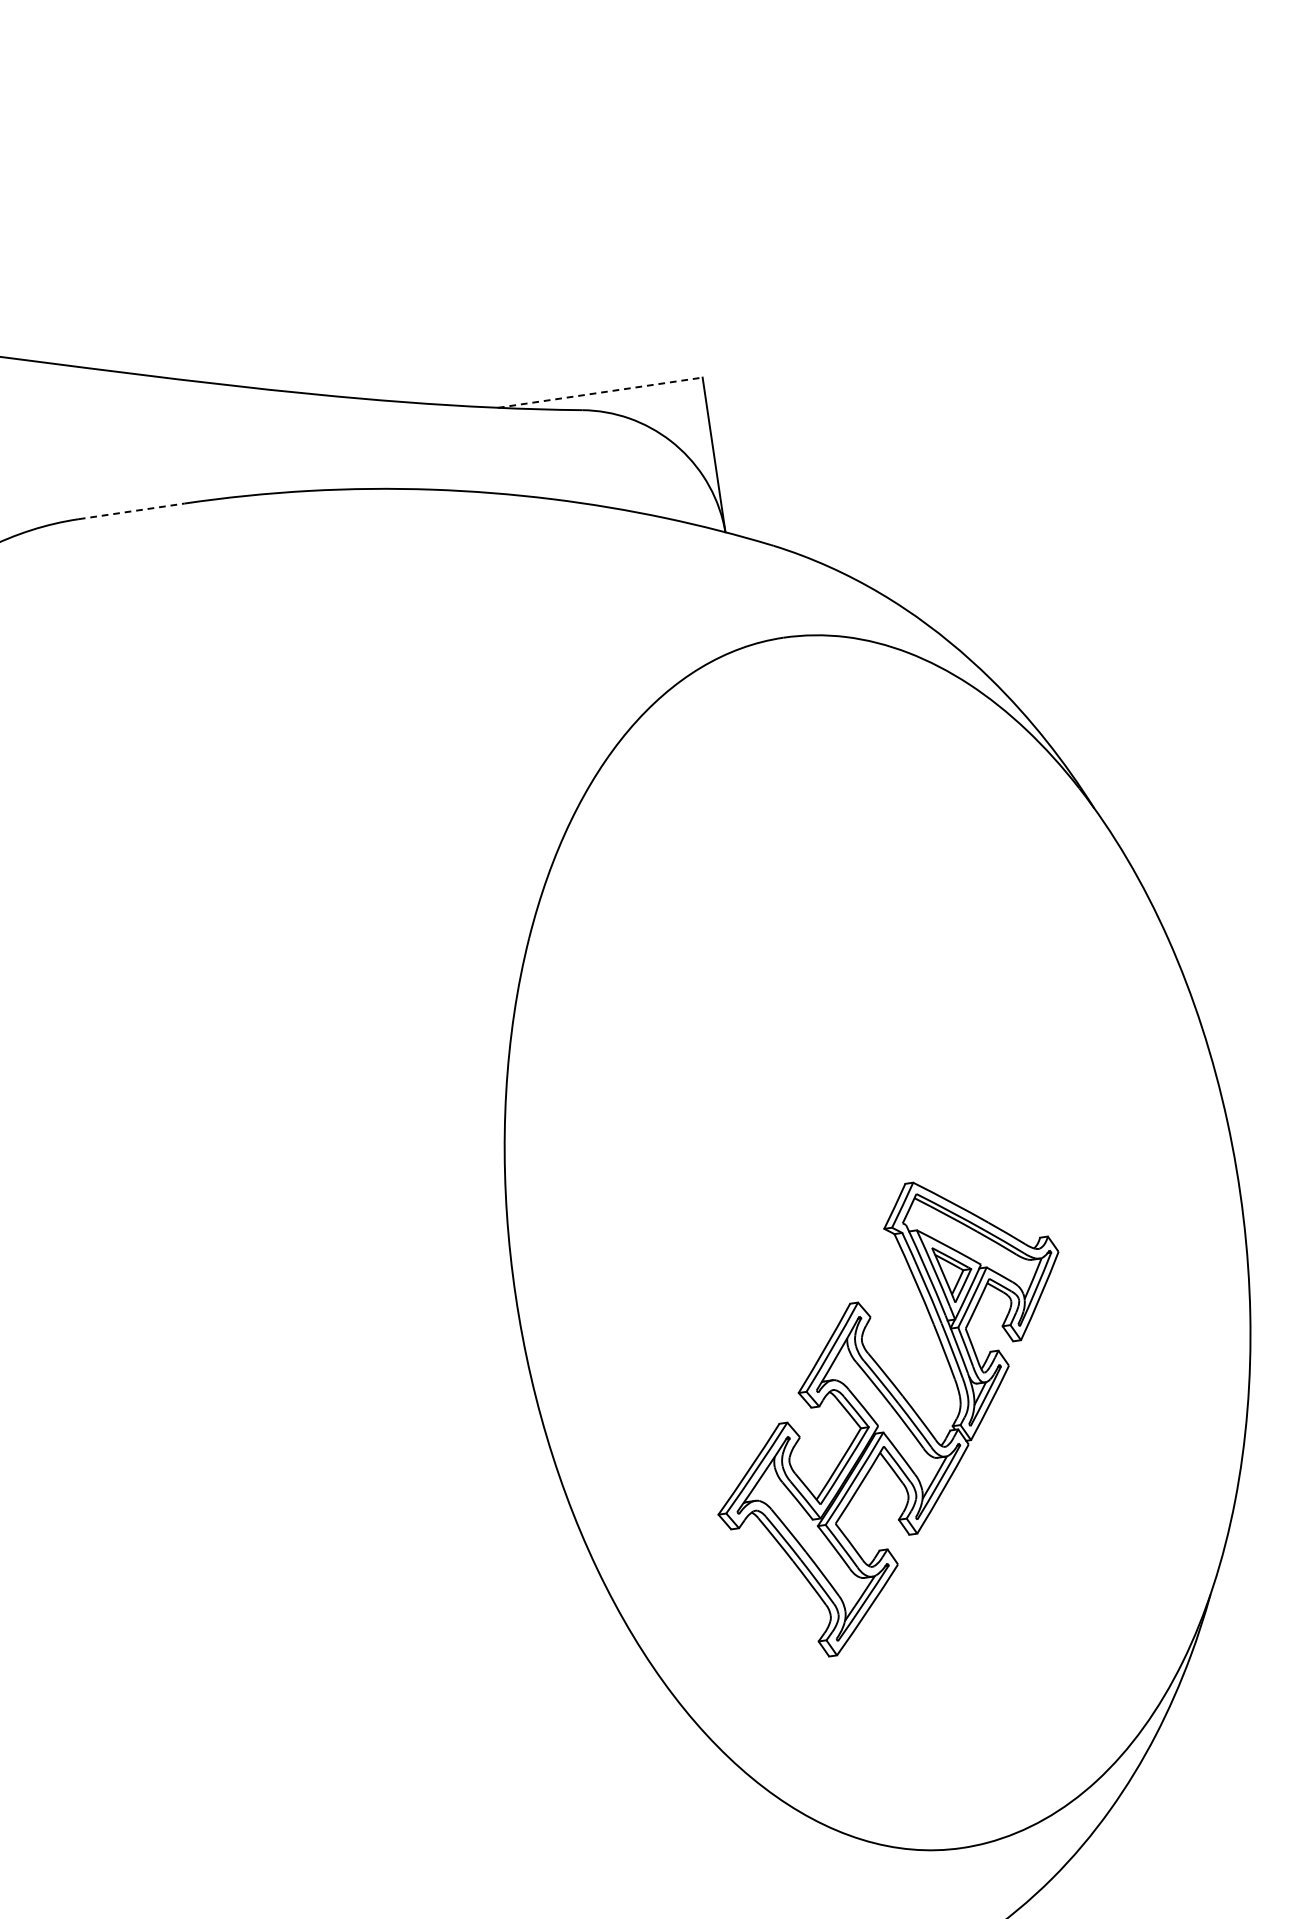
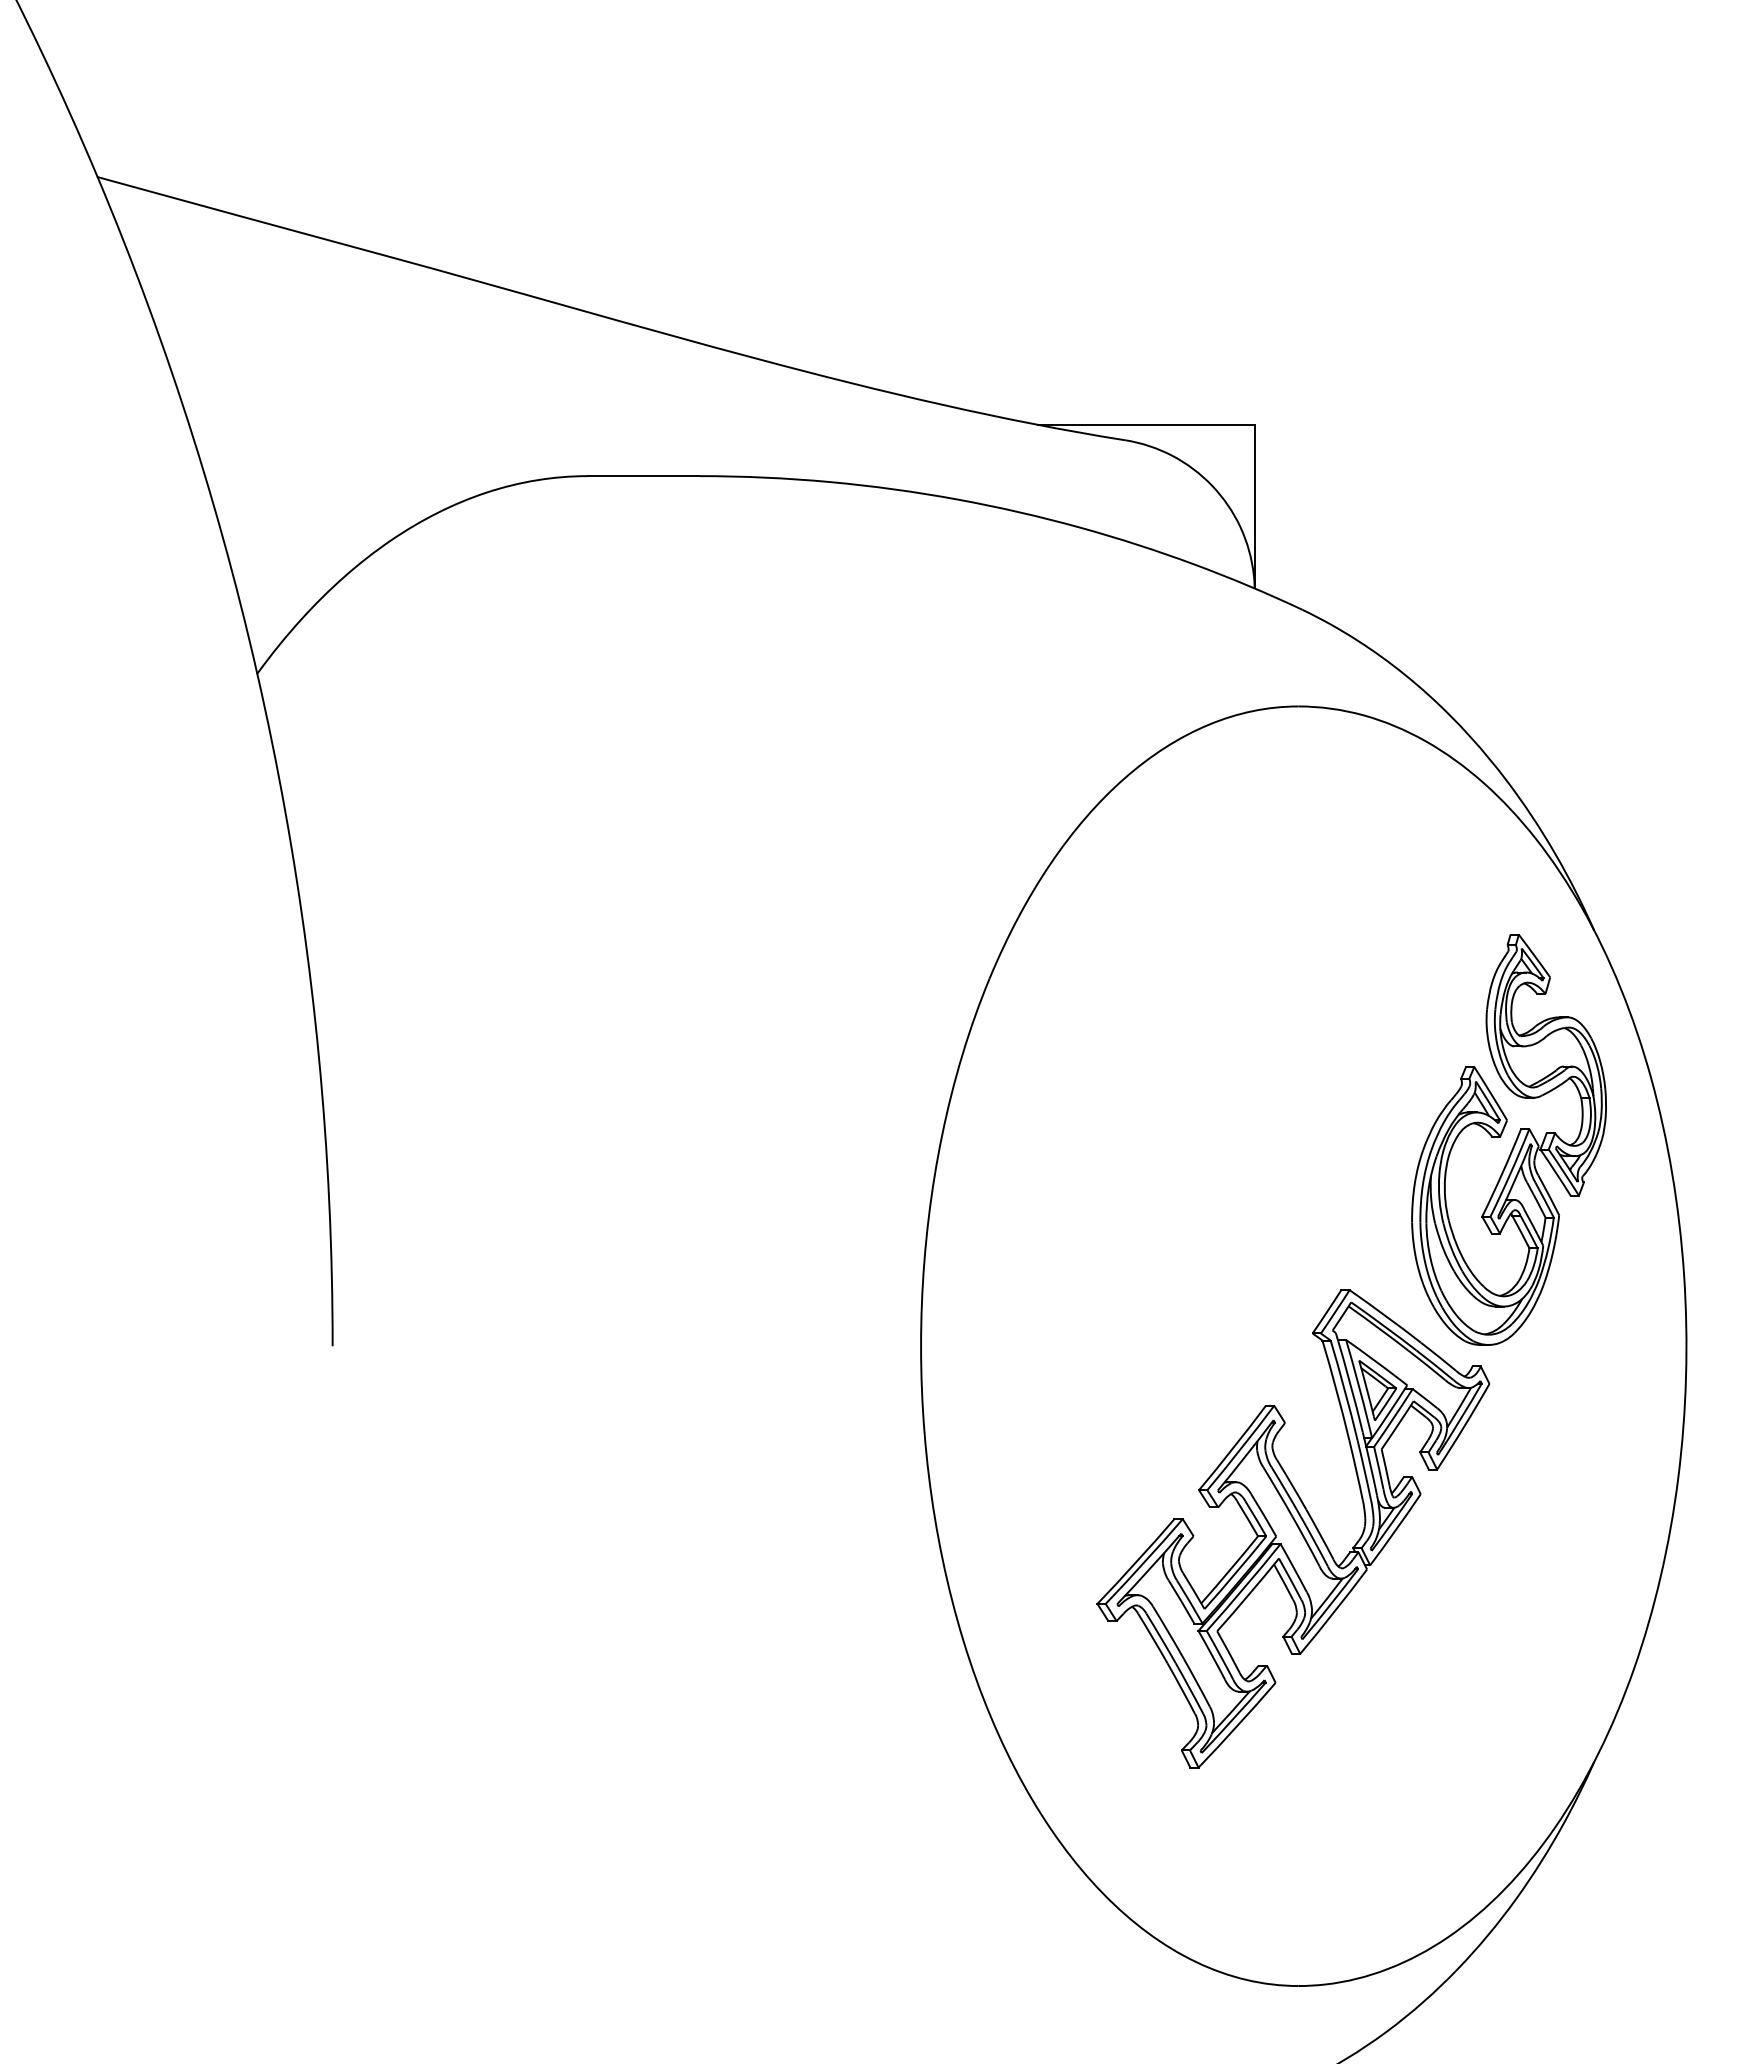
line: (601, 392) -> (1147, 424), dashed -> solid
line: (131, 511) -> (643, 476), dashed -> solid
part: (1048, 1020) -> (1514, 1142), added

